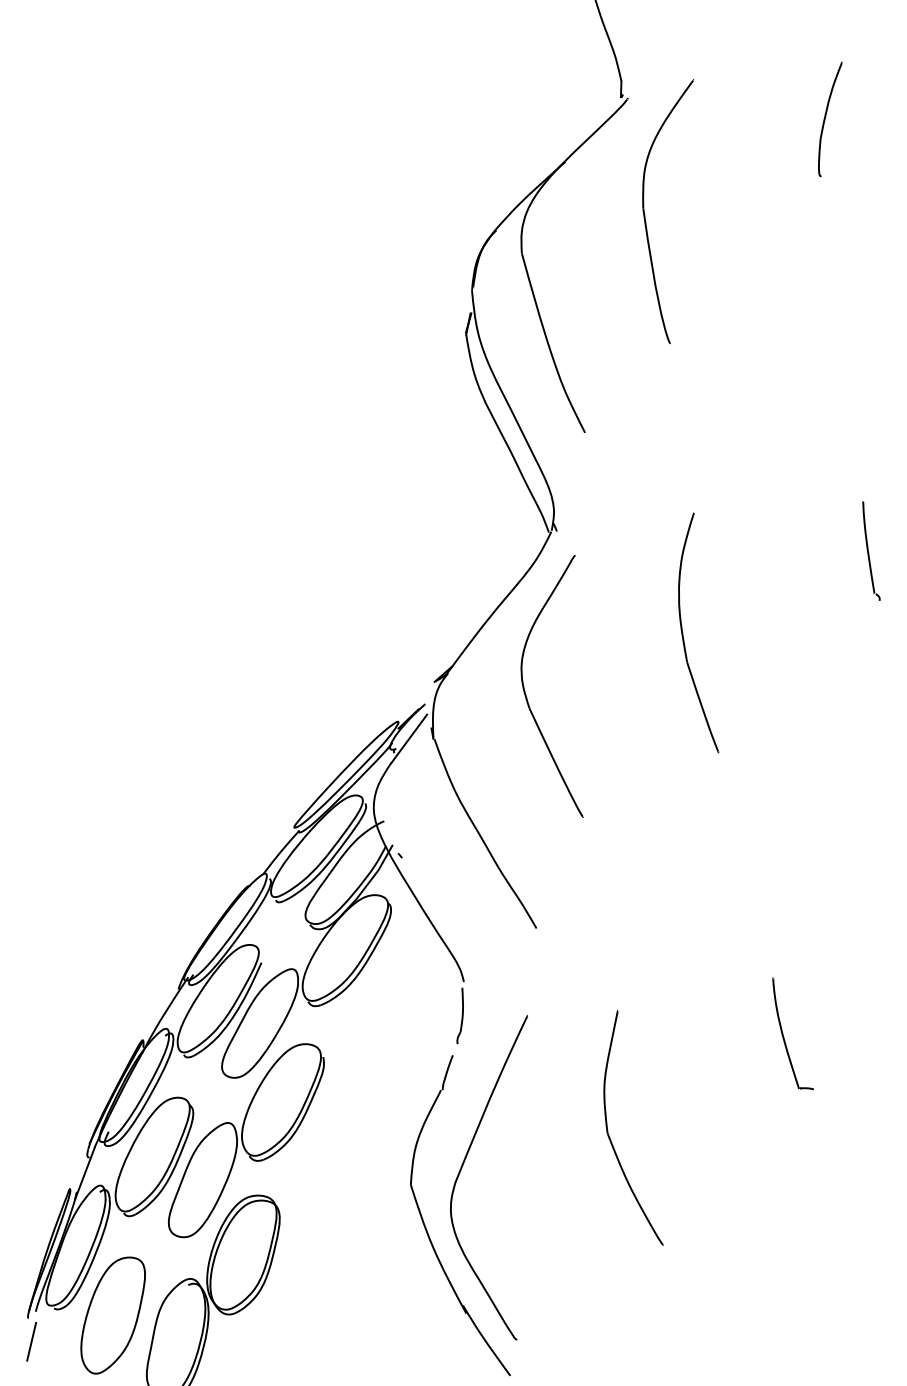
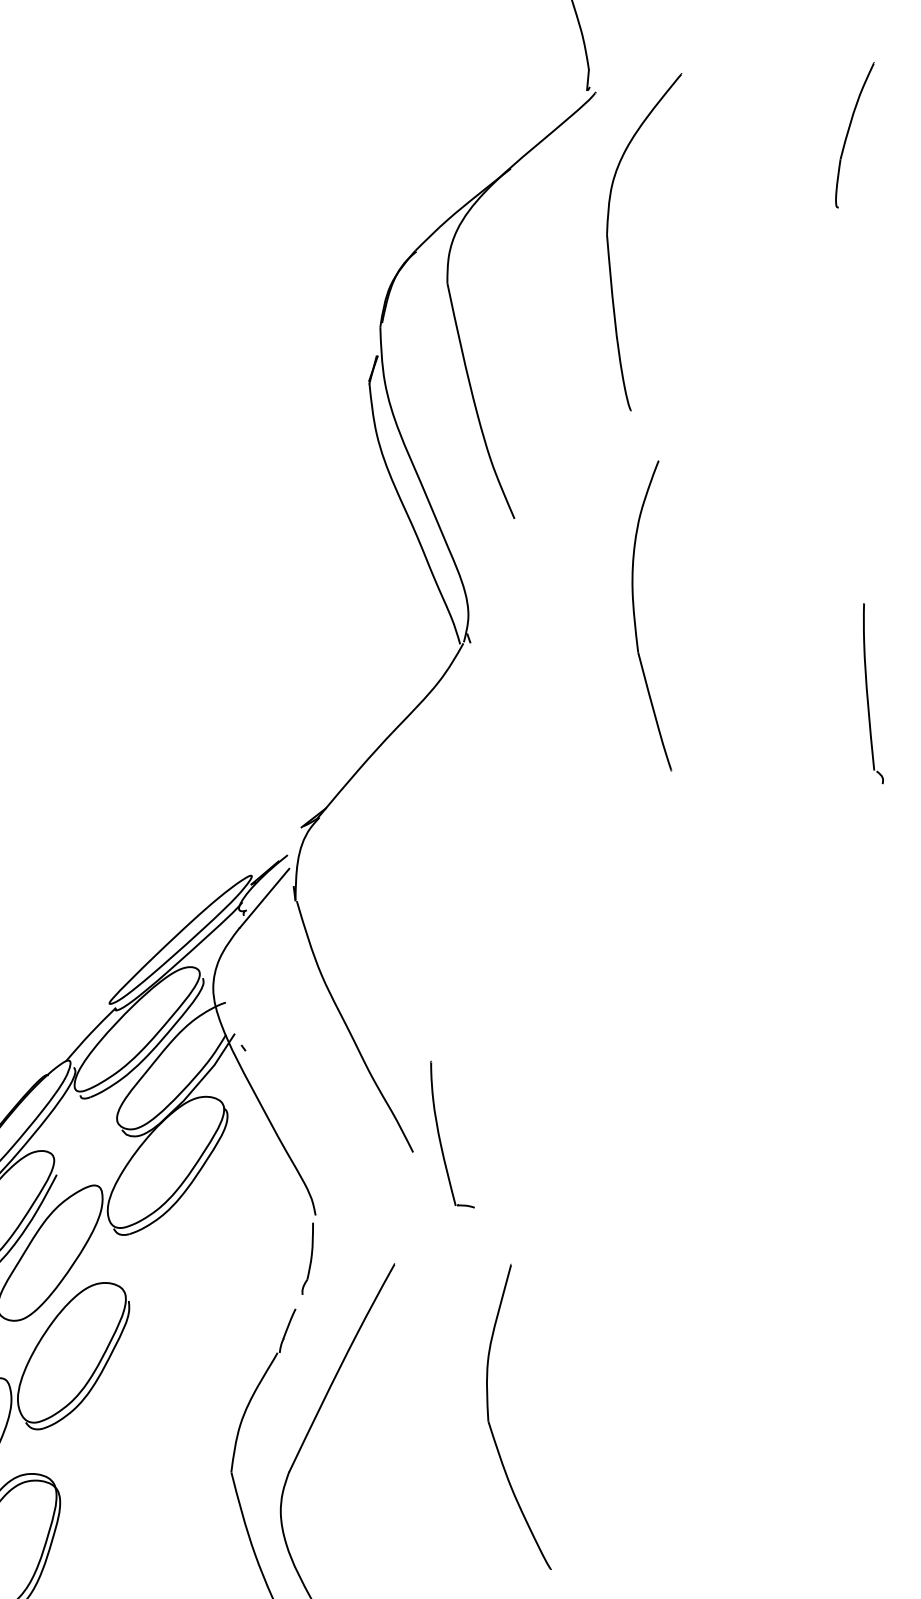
part: (871, 550) -> (873, 692), size x1.4
part: (683, 633) -> (635, 614), moved
part: (525, 690) -> (417, 845), removed
part: (784, 1037) -> (441, 1138), moved

